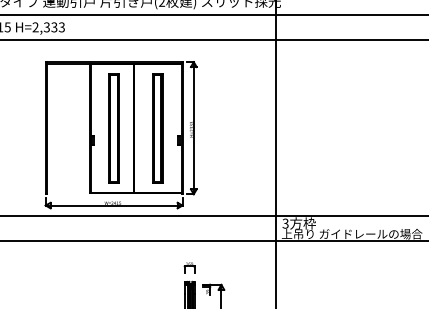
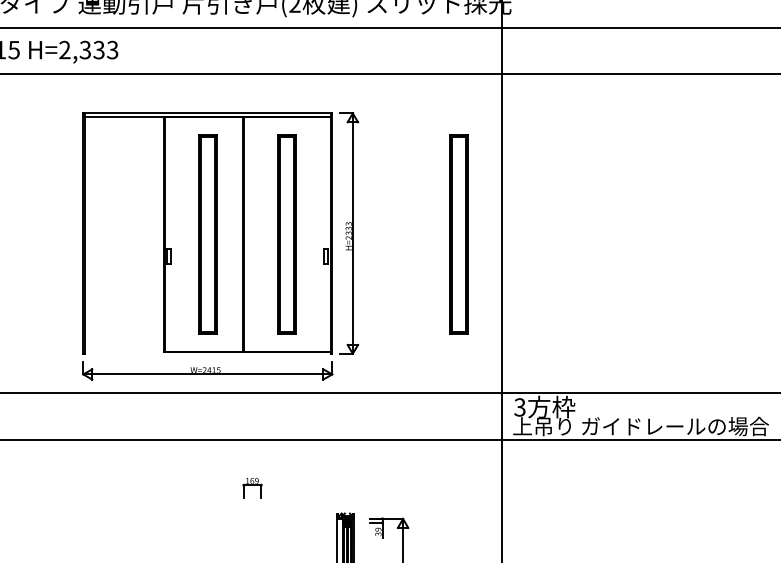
part: (251, 128) -> (457, 234), added
part: (189, 267) -> (252, 487), moved

